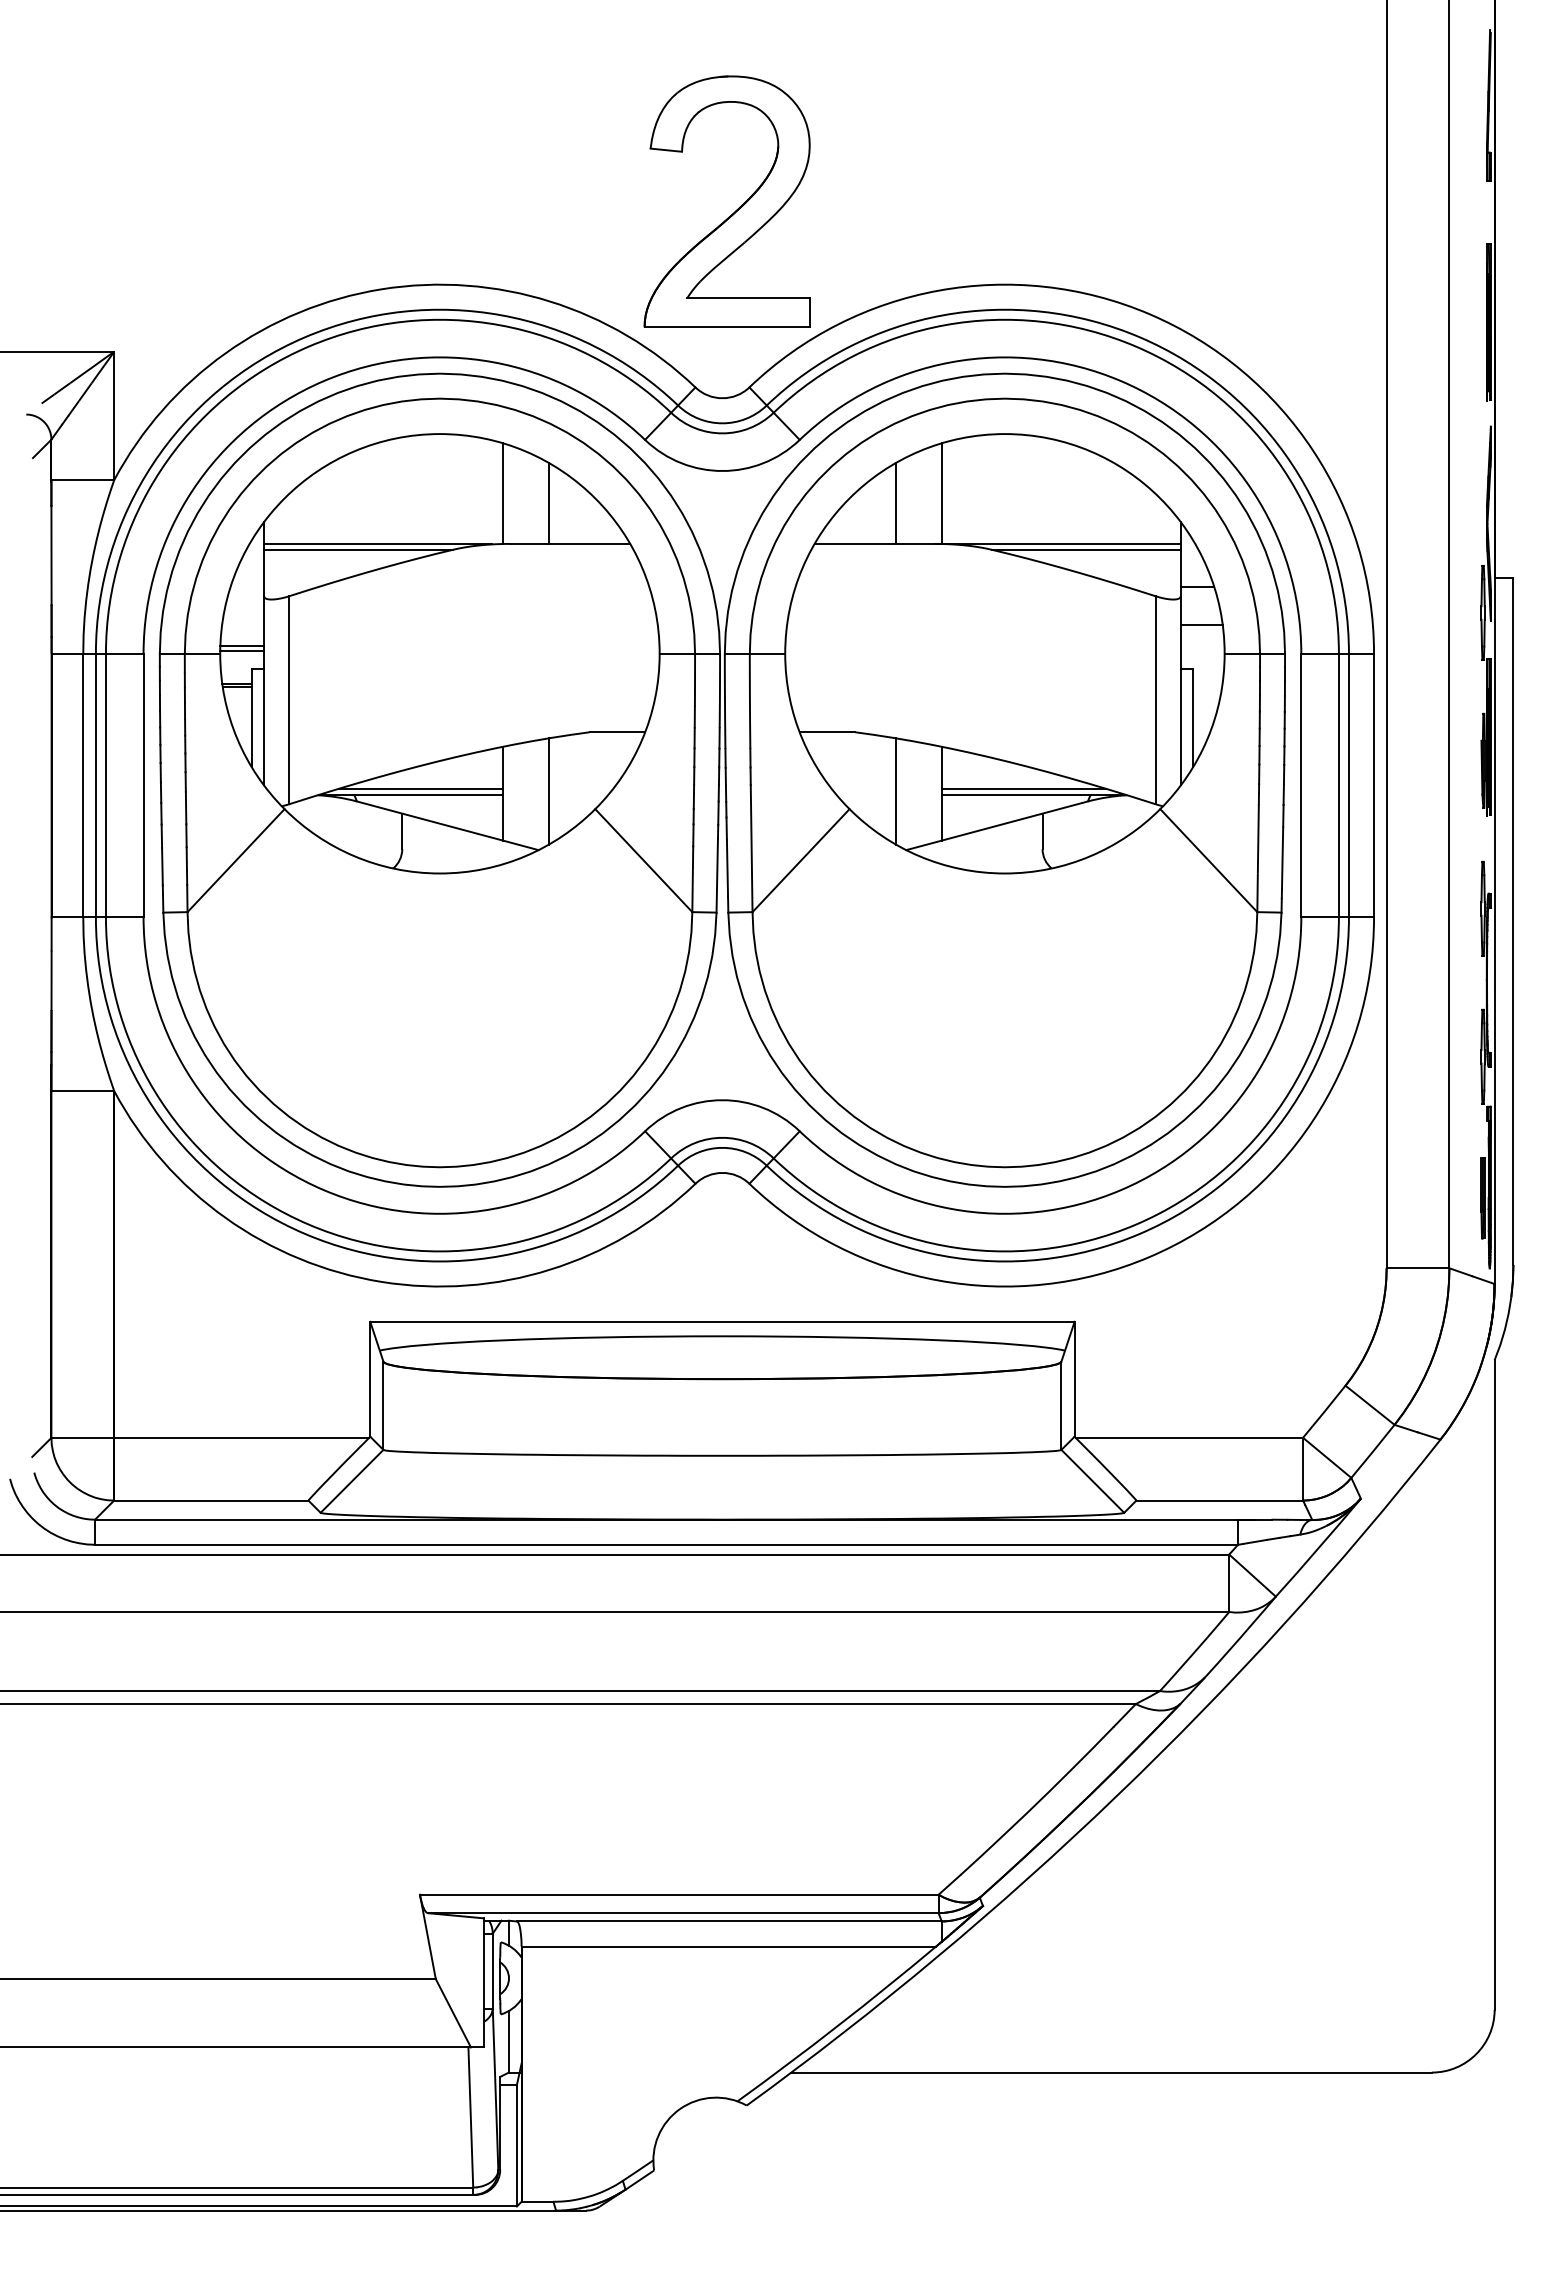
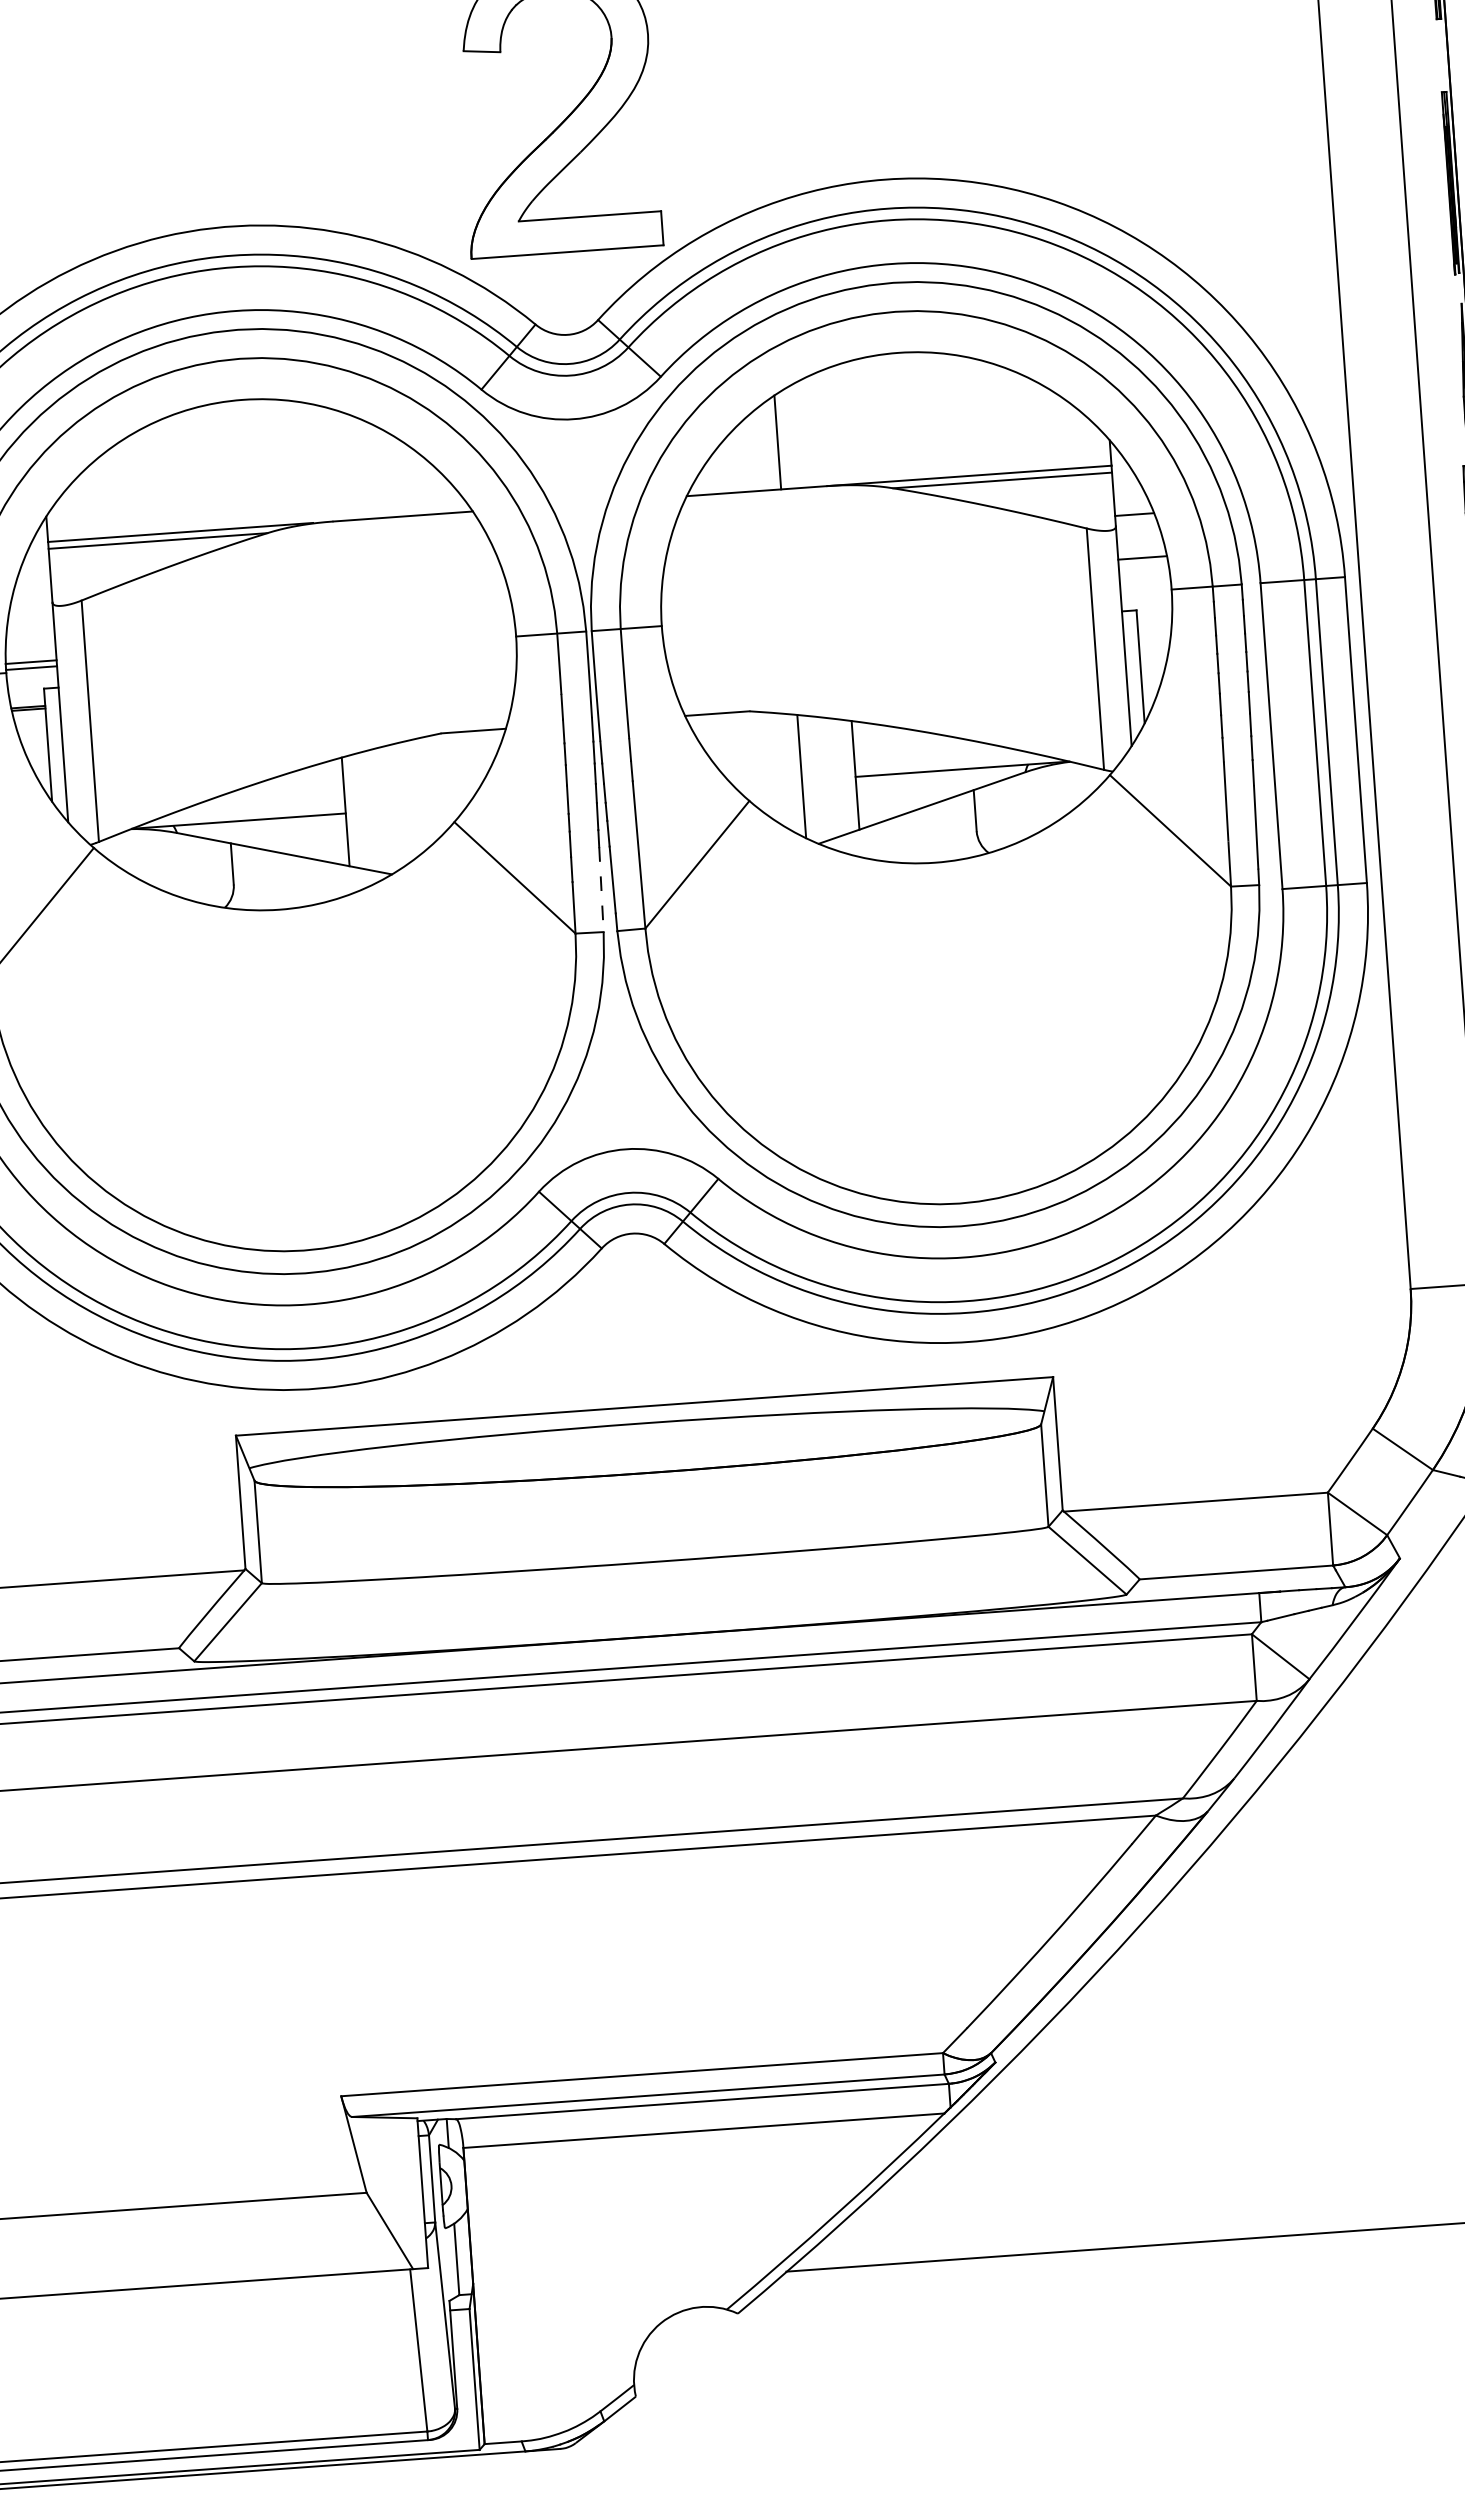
line: (502, 493) -> (320, 463), removed
line: (942, 493) -> (830, 427), removed
line: (548, 503) -> (374, 471), removed
line: (420, 788) -> (249, 812), removed
line: (1023, 788) -> (949, 762), removed
line: (548, 791) -> (398, 805), removed
line: (717, 876) -> (601, 890), solid -> dashed

